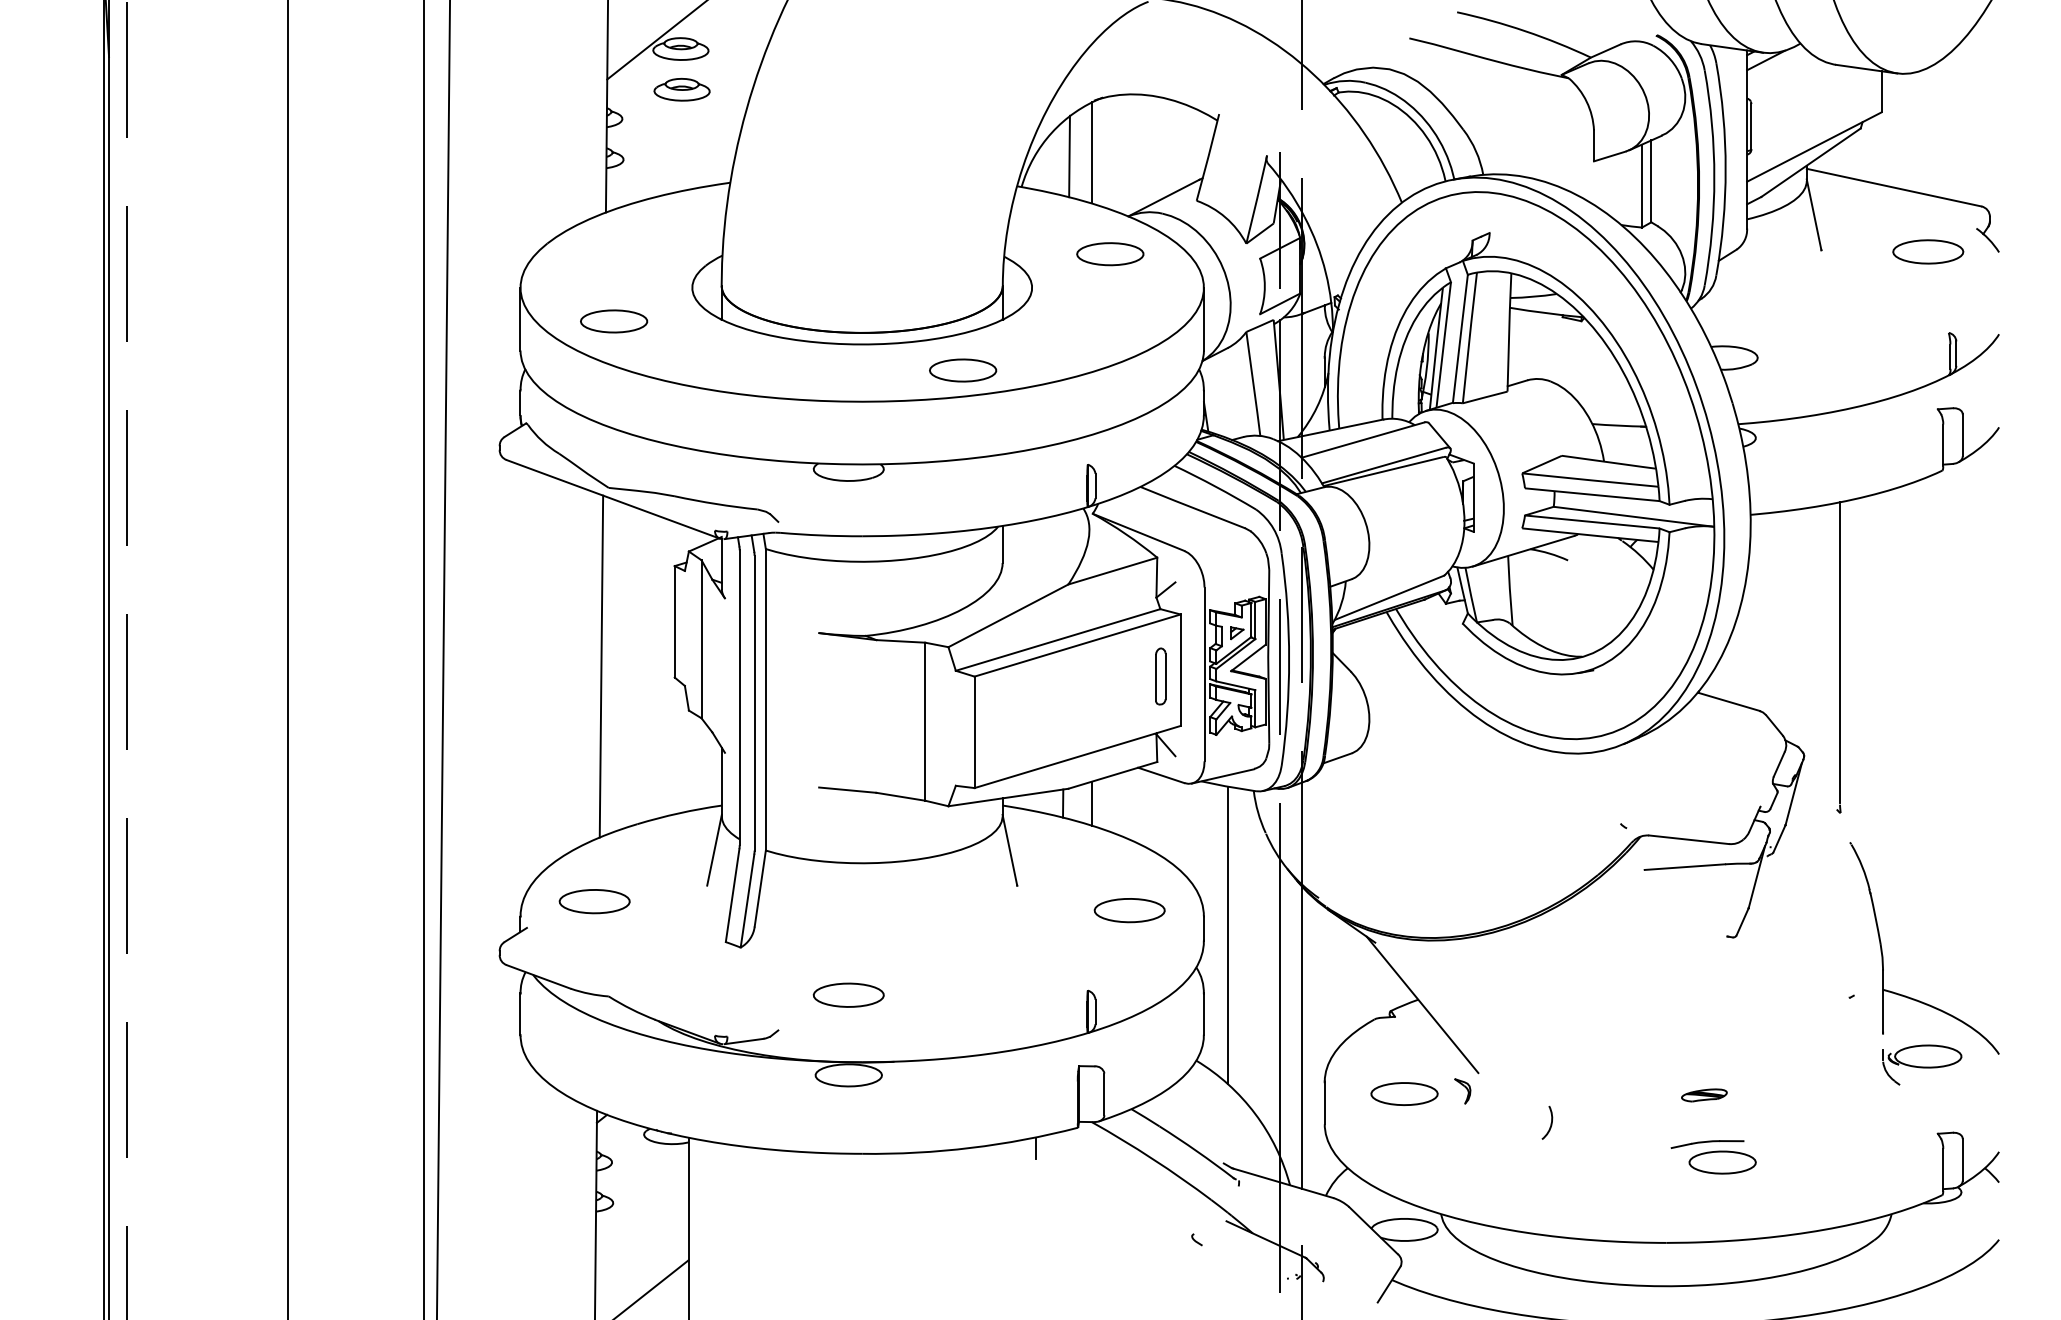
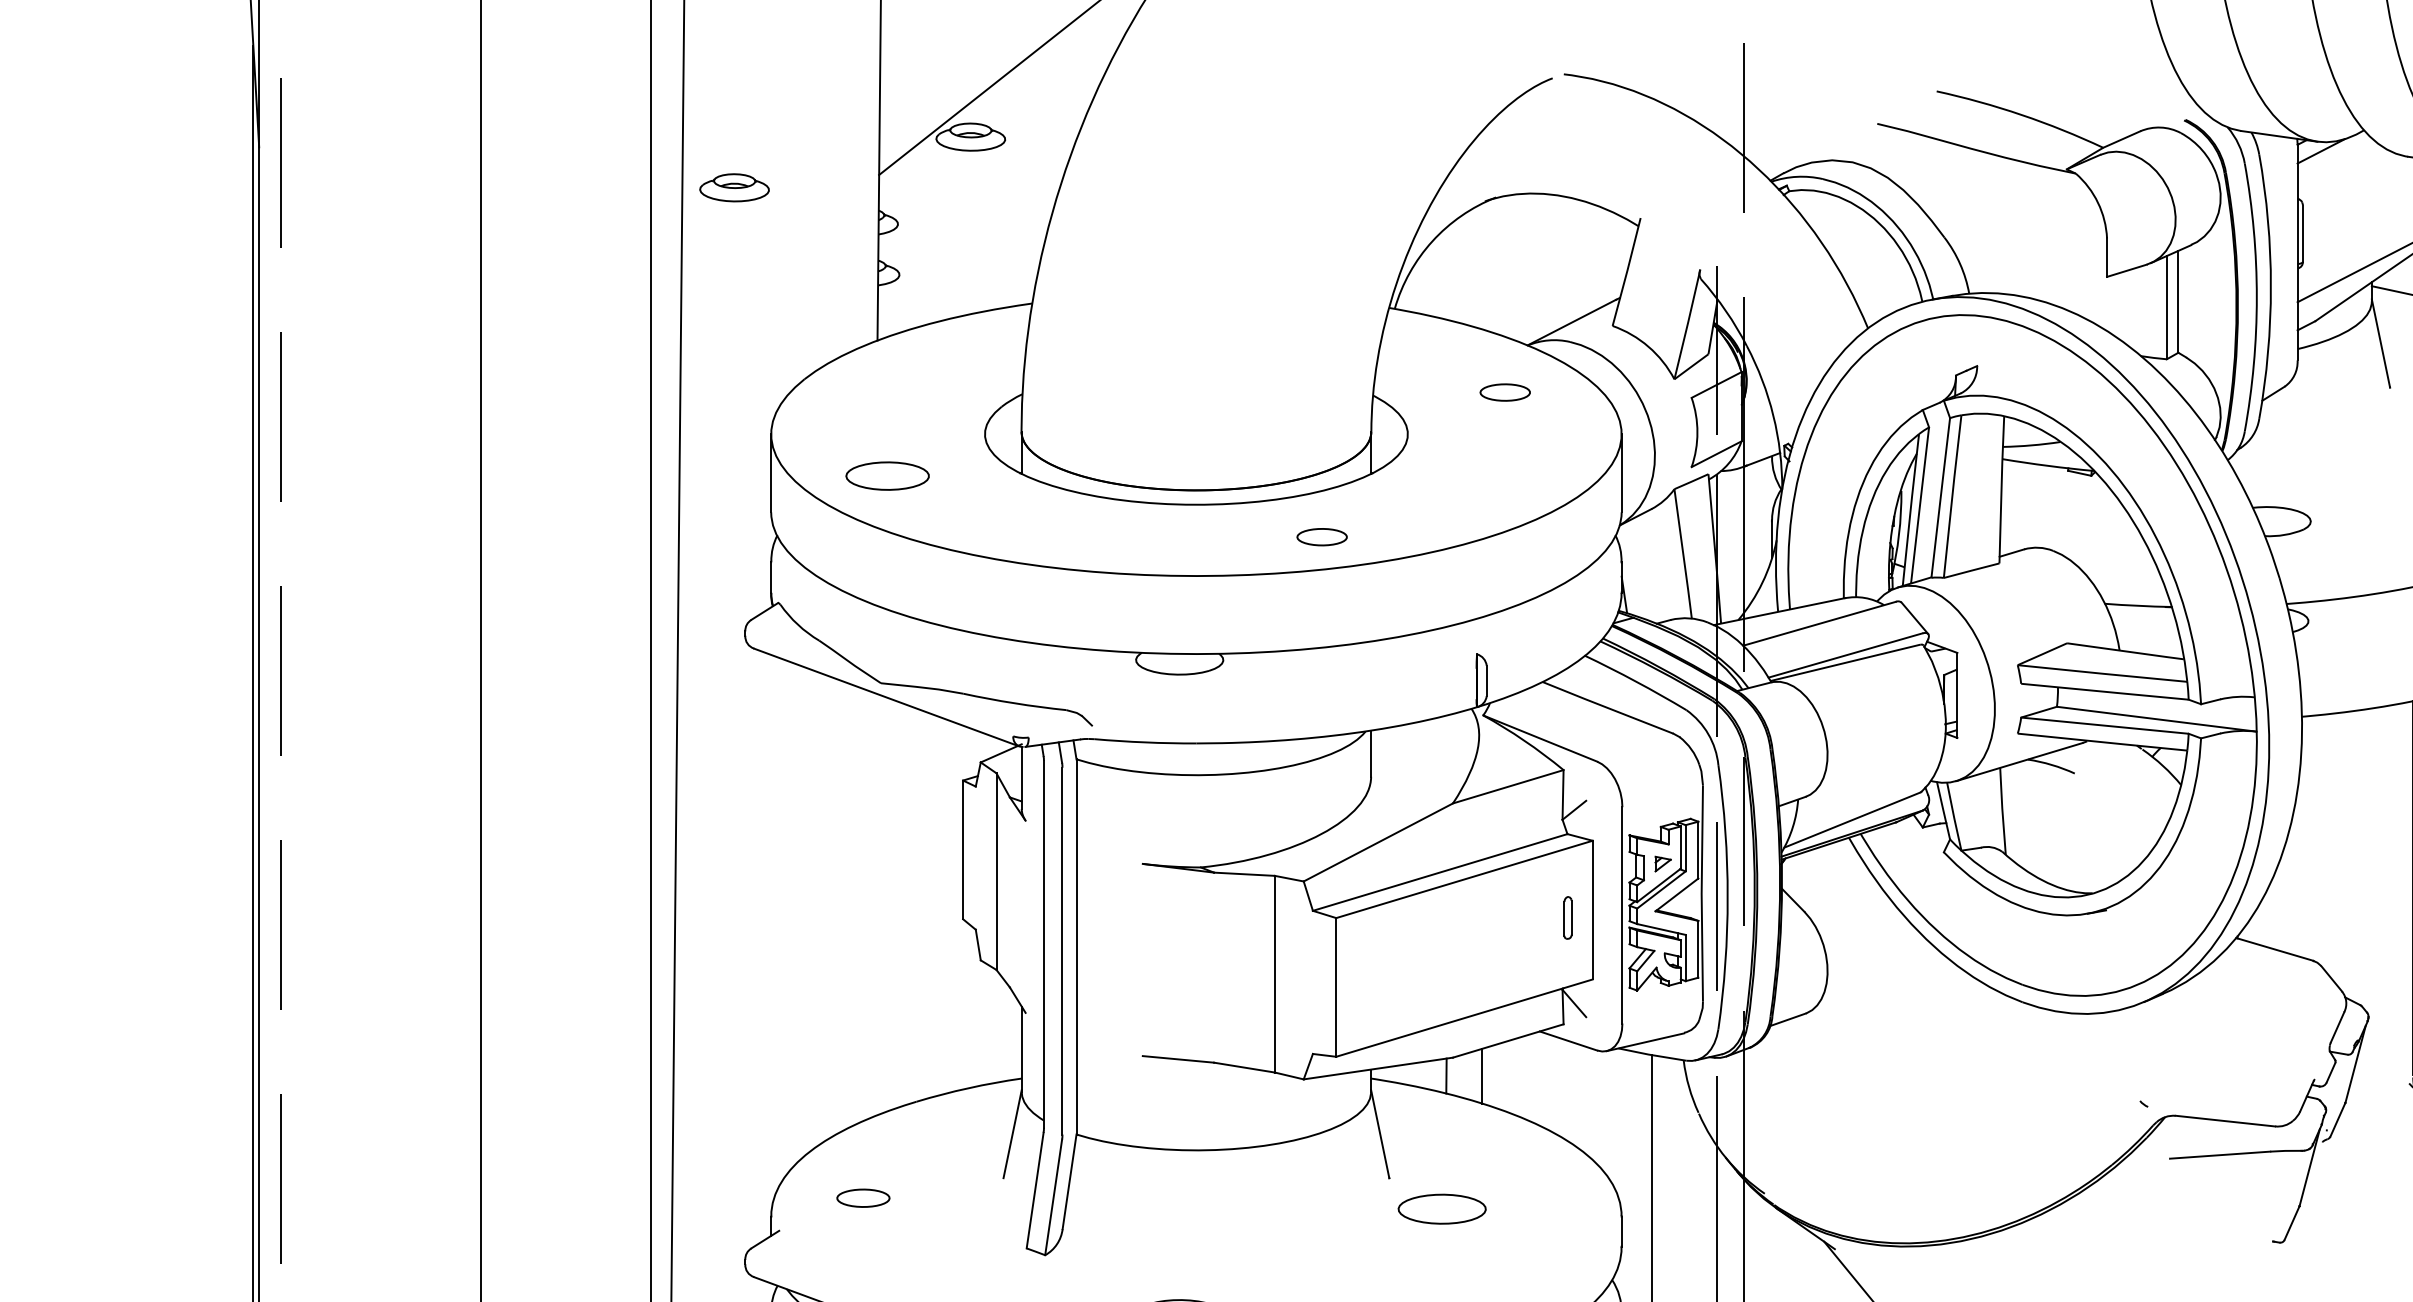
part: (681, 89) -> (733, 187), moved
line: (1091, 152) -> (1481, 265), removed
line: (1069, 156) -> (1454, 270), removed
part: (1110, 254) -> (1505, 392), size x0.6
part: (963, 370) -> (1322, 537), size x0.6
line: (601, 666) -> (871, 905), removed
part: (1160, 676) -> (1567, 917), size x0.6
part: (594, 901) -> (863, 1197), size x0.6
part: (1129, 910) -> (1441, 1209), moved

